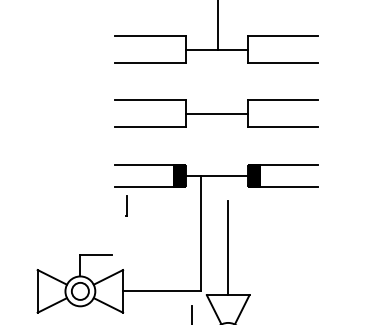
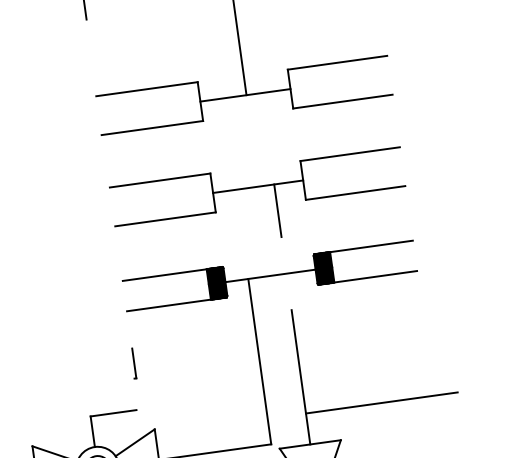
line: (228, 131) -> (278, 209), added
line: (126, 205) -> (133, 362), moved
line: (281, 273) -> (382, 402), added

